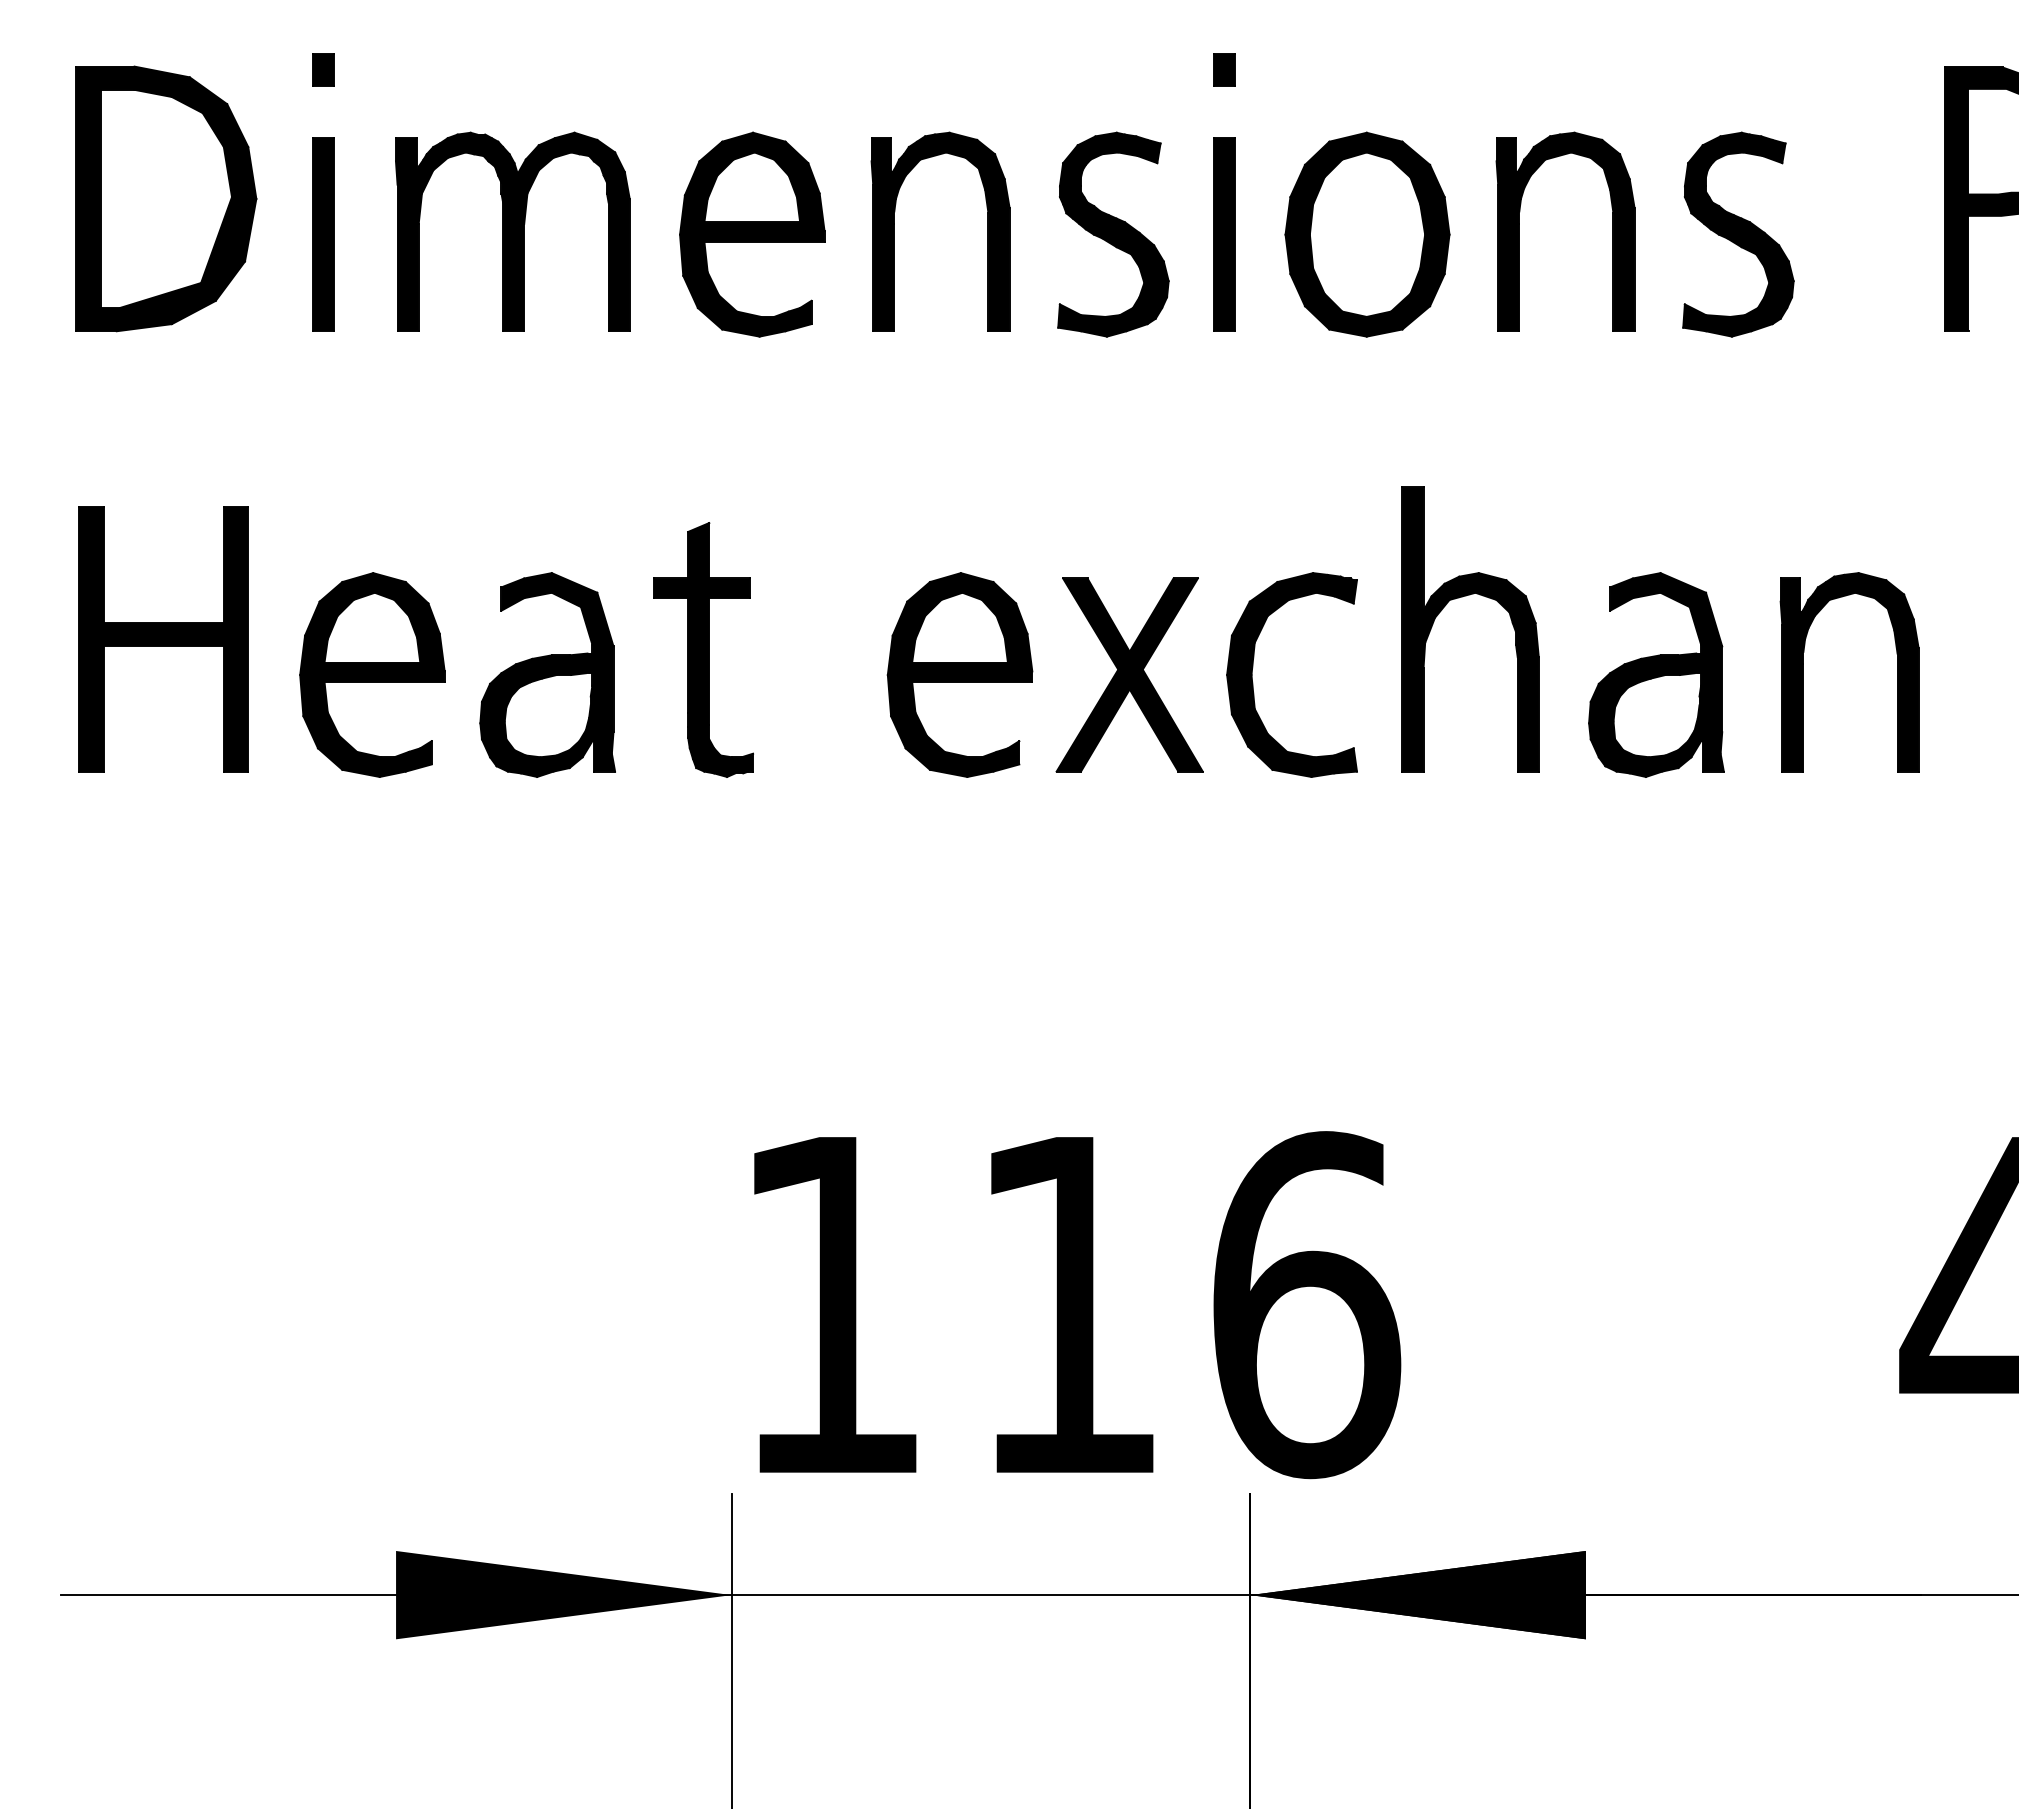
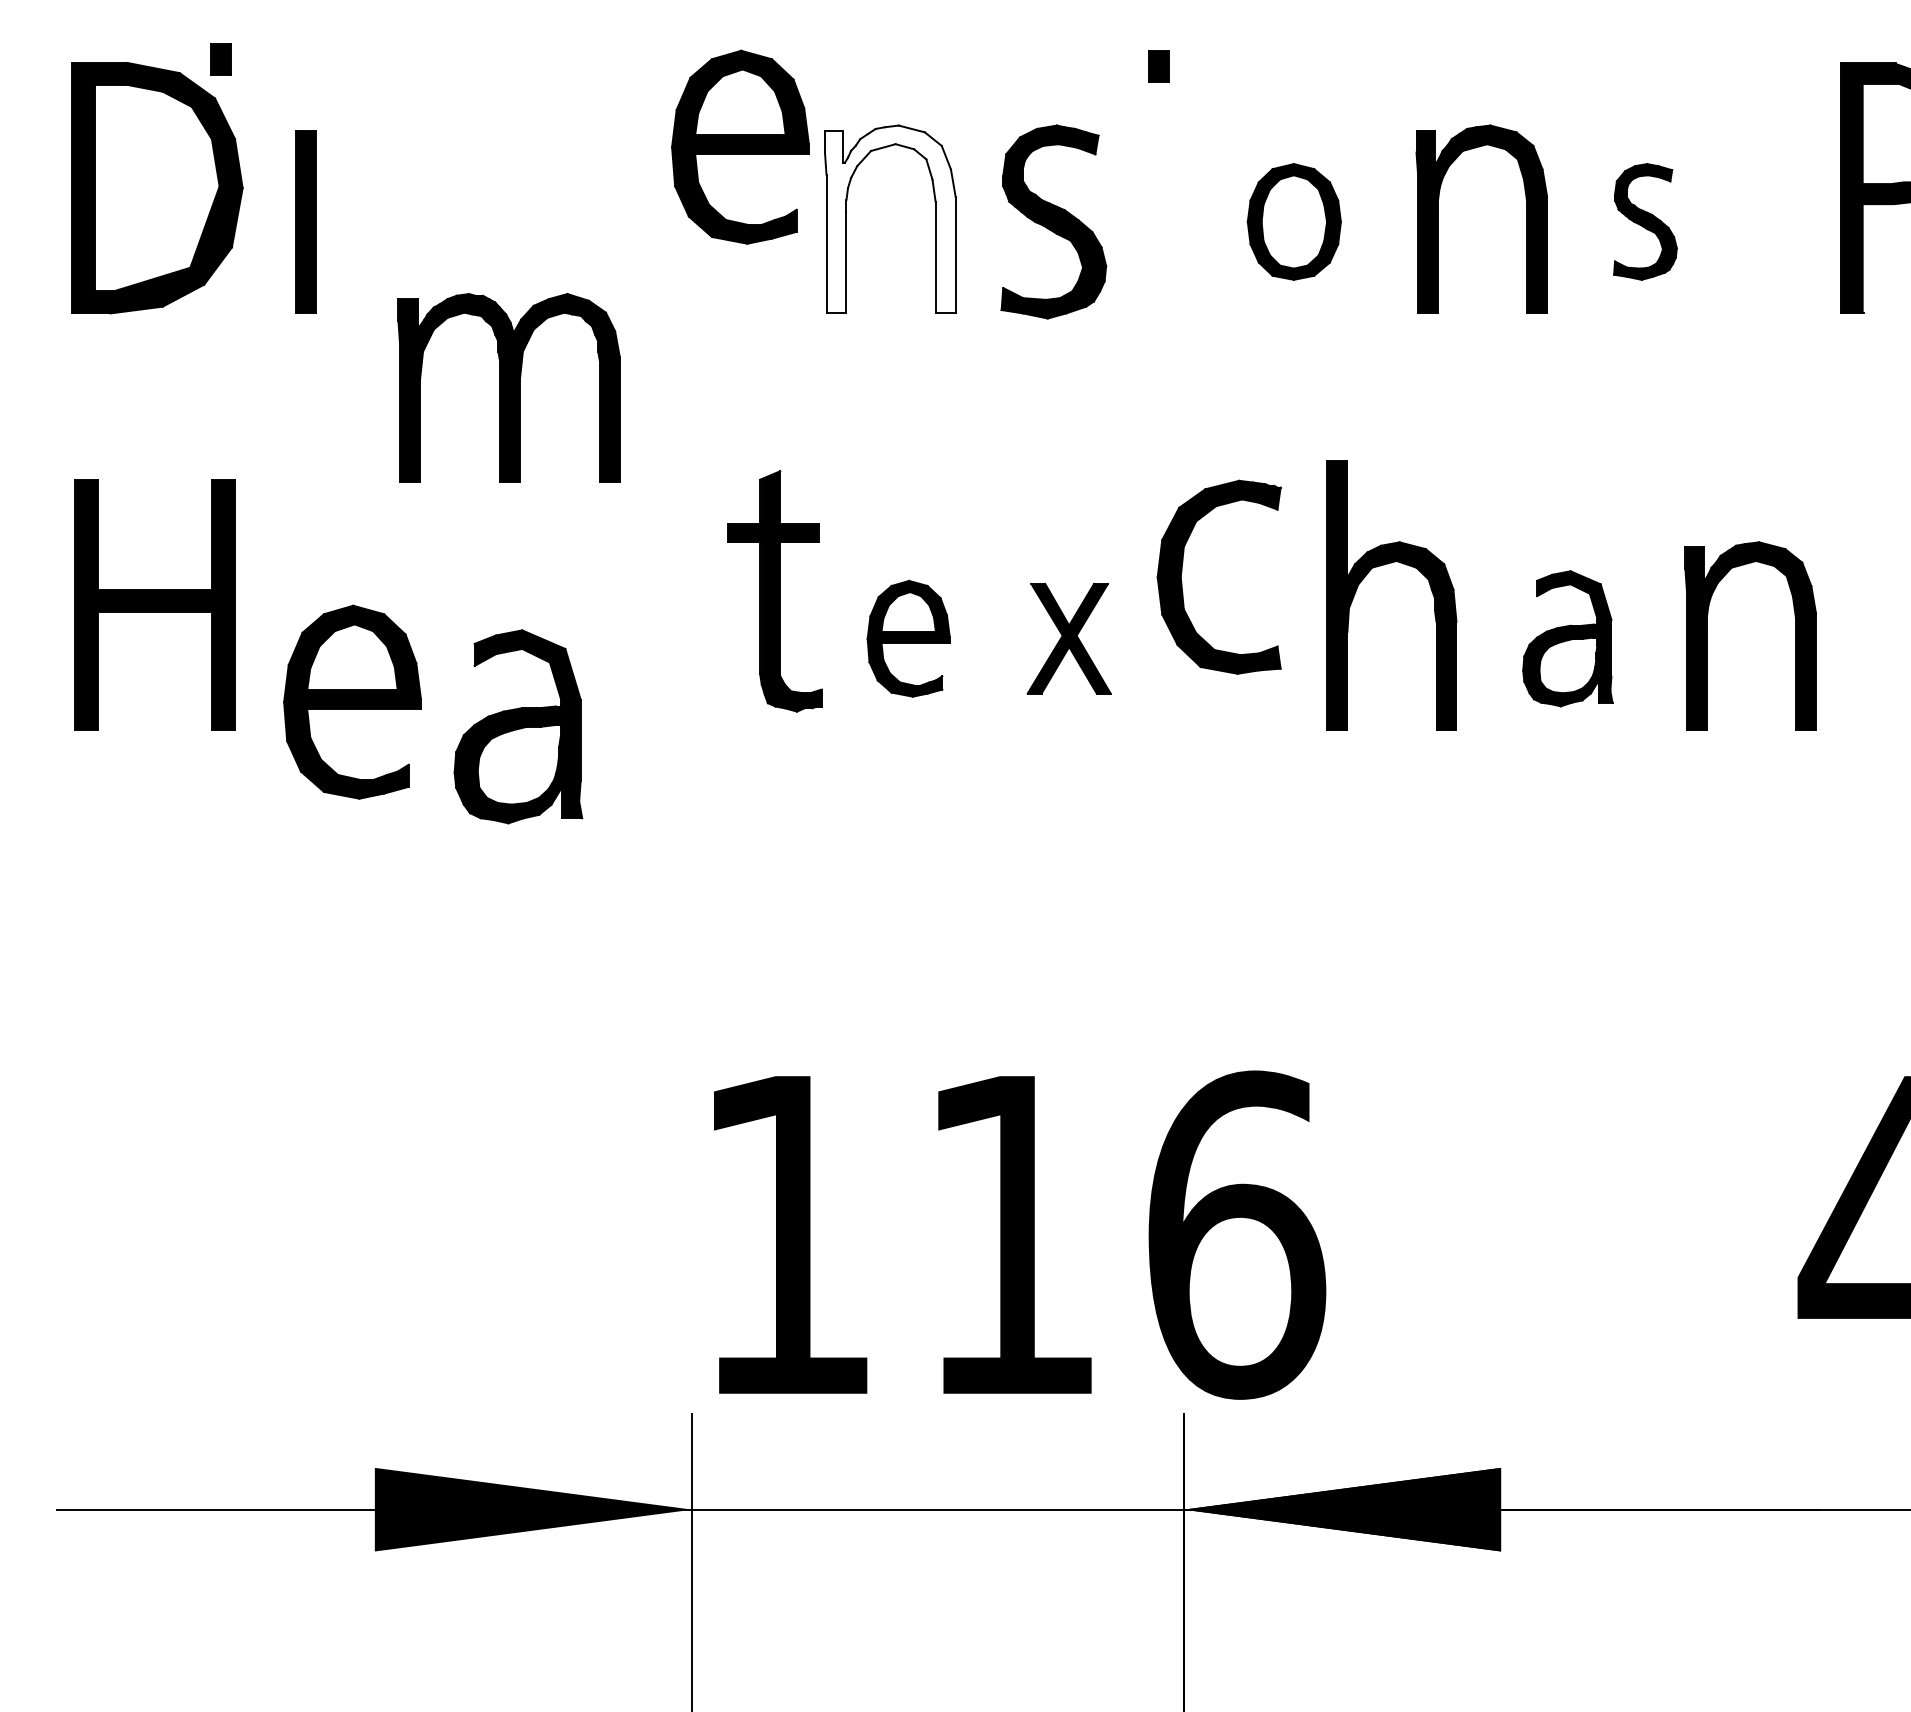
part: (323, 69) -> (221, 59), moved
part: (512, 231) -> (508, 387), moved
fill: (940, 231) -> (890, 219), removed
part: (752, 234) -> (740, 147), moved
part: (1224, 234) -> (1158, 221), removed
part: (1367, 234) -> (1294, 221), size x0.6
part: (1738, 234) -> (1645, 221), size x0.6
part: (703, 649) -> (774, 590), moved
part: (1253, 667) -> (1182, 570), moved
part: (372, 674) -> (352, 701), moved
part: (547, 674) -> (518, 726), moved
part: (959, 674) -> (908, 638), size x0.6
part: (1129, 674) -> (1069, 638), size x0.6
part: (1656, 674) -> (1567, 638), size x0.7

